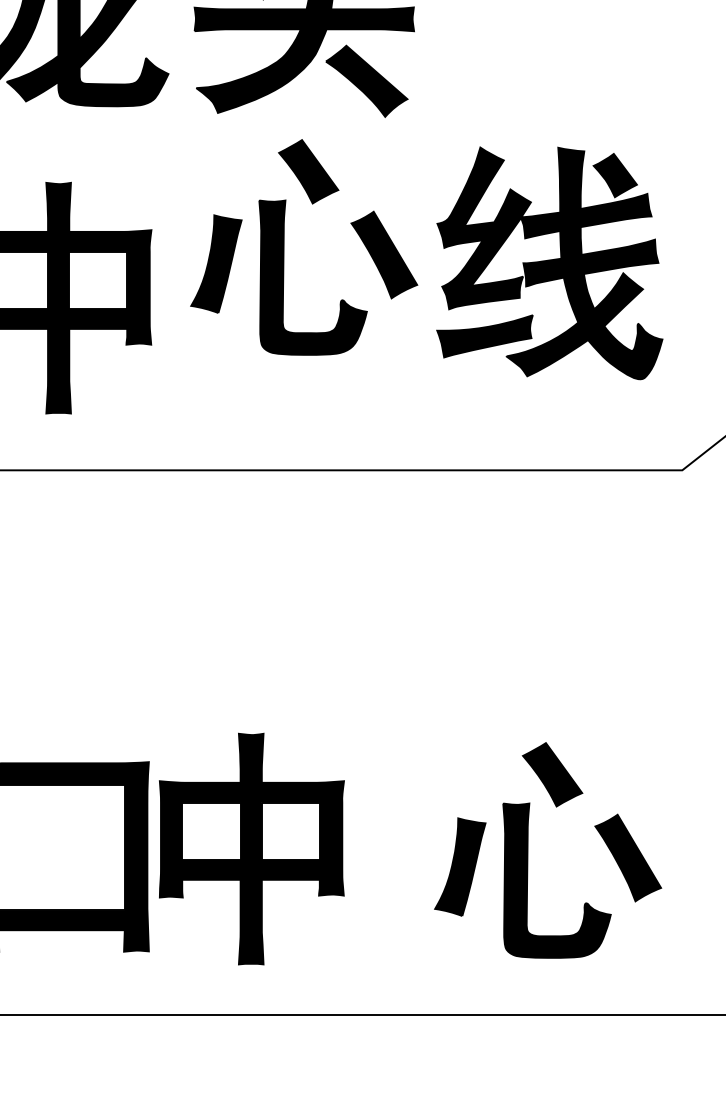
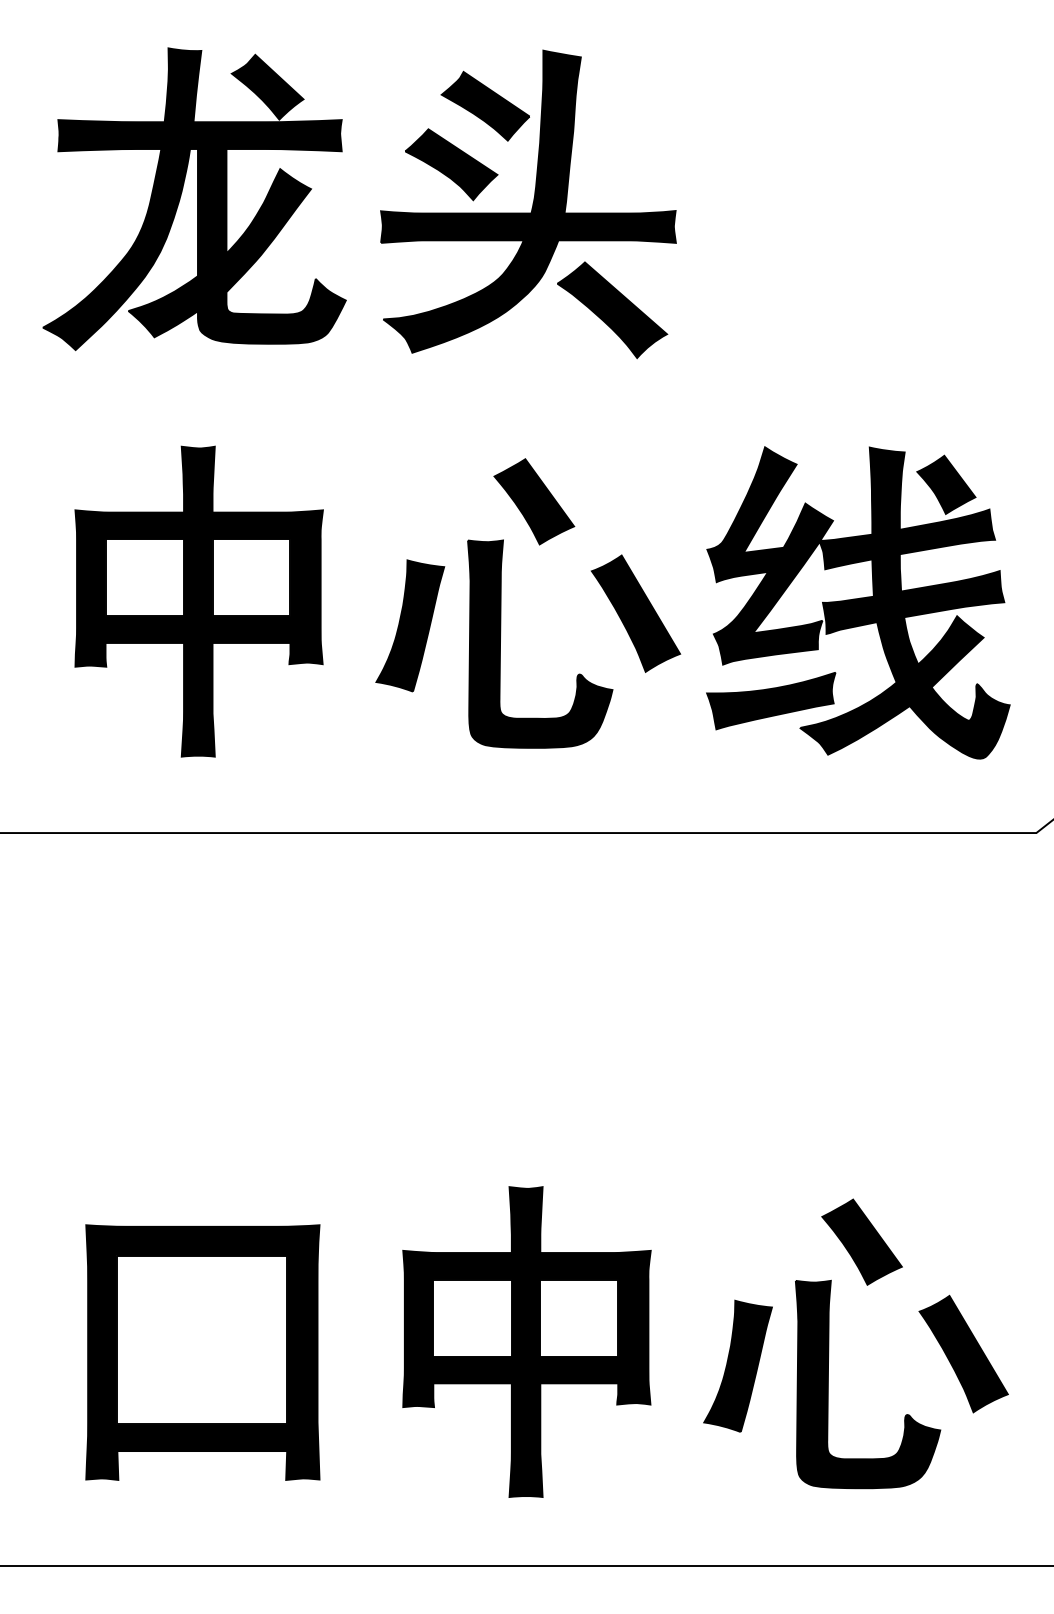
part: (284, 247) -> (501, 603), moved
part: (549, 263) -> (858, 602), moved
part: (251, 848) -> (526, 1341), moved

